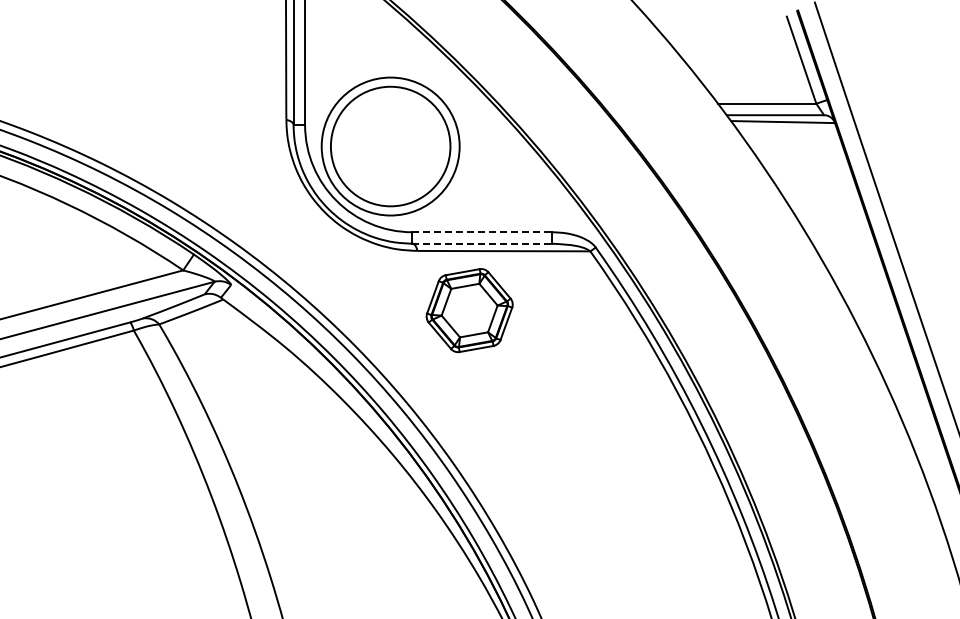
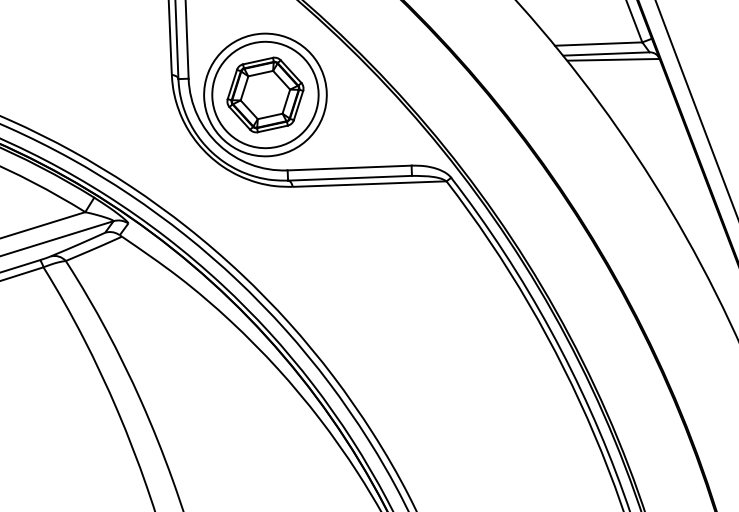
line: (482, 232) -> (350, 168), dashed -> solid
line: (482, 243) -> (350, 178), dashed -> solid
part: (469, 310) -> (265, 94), moved

